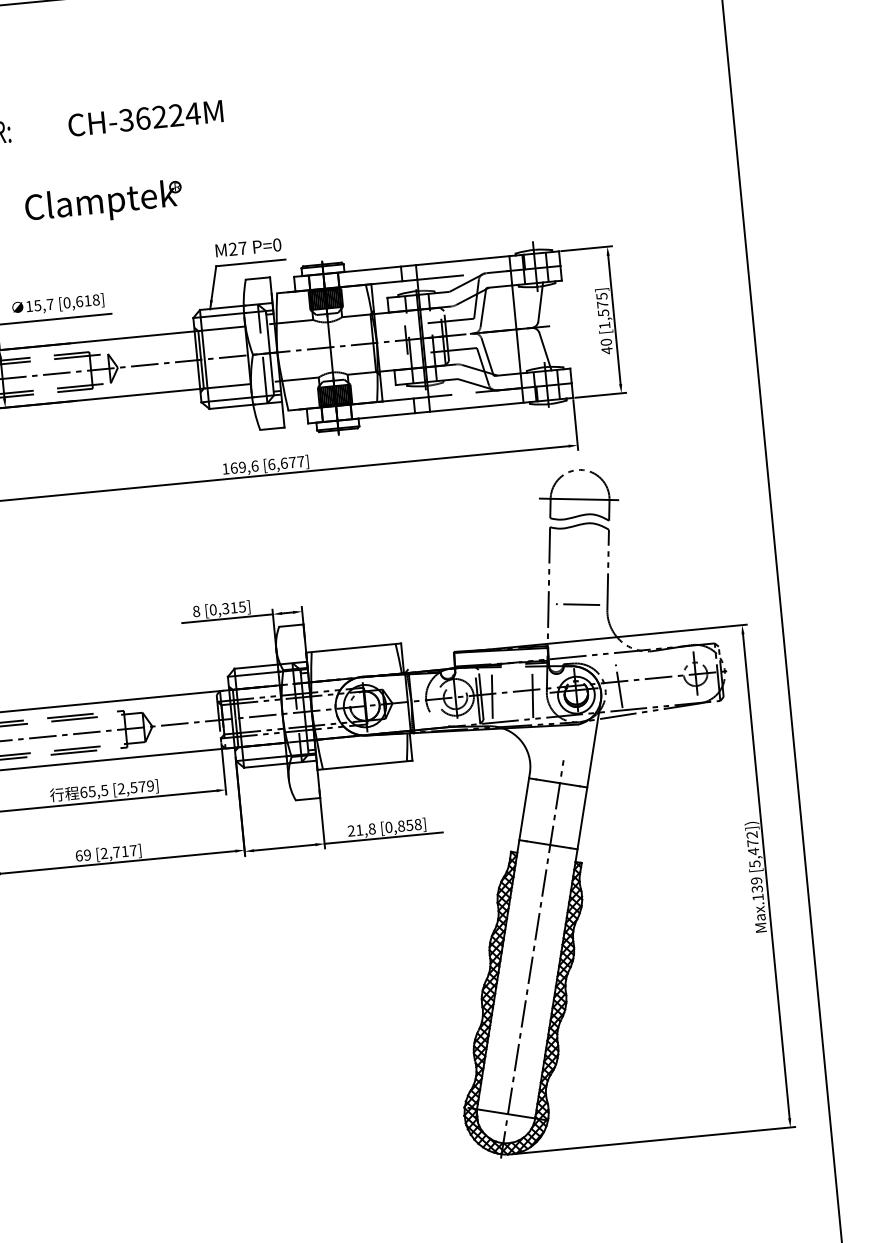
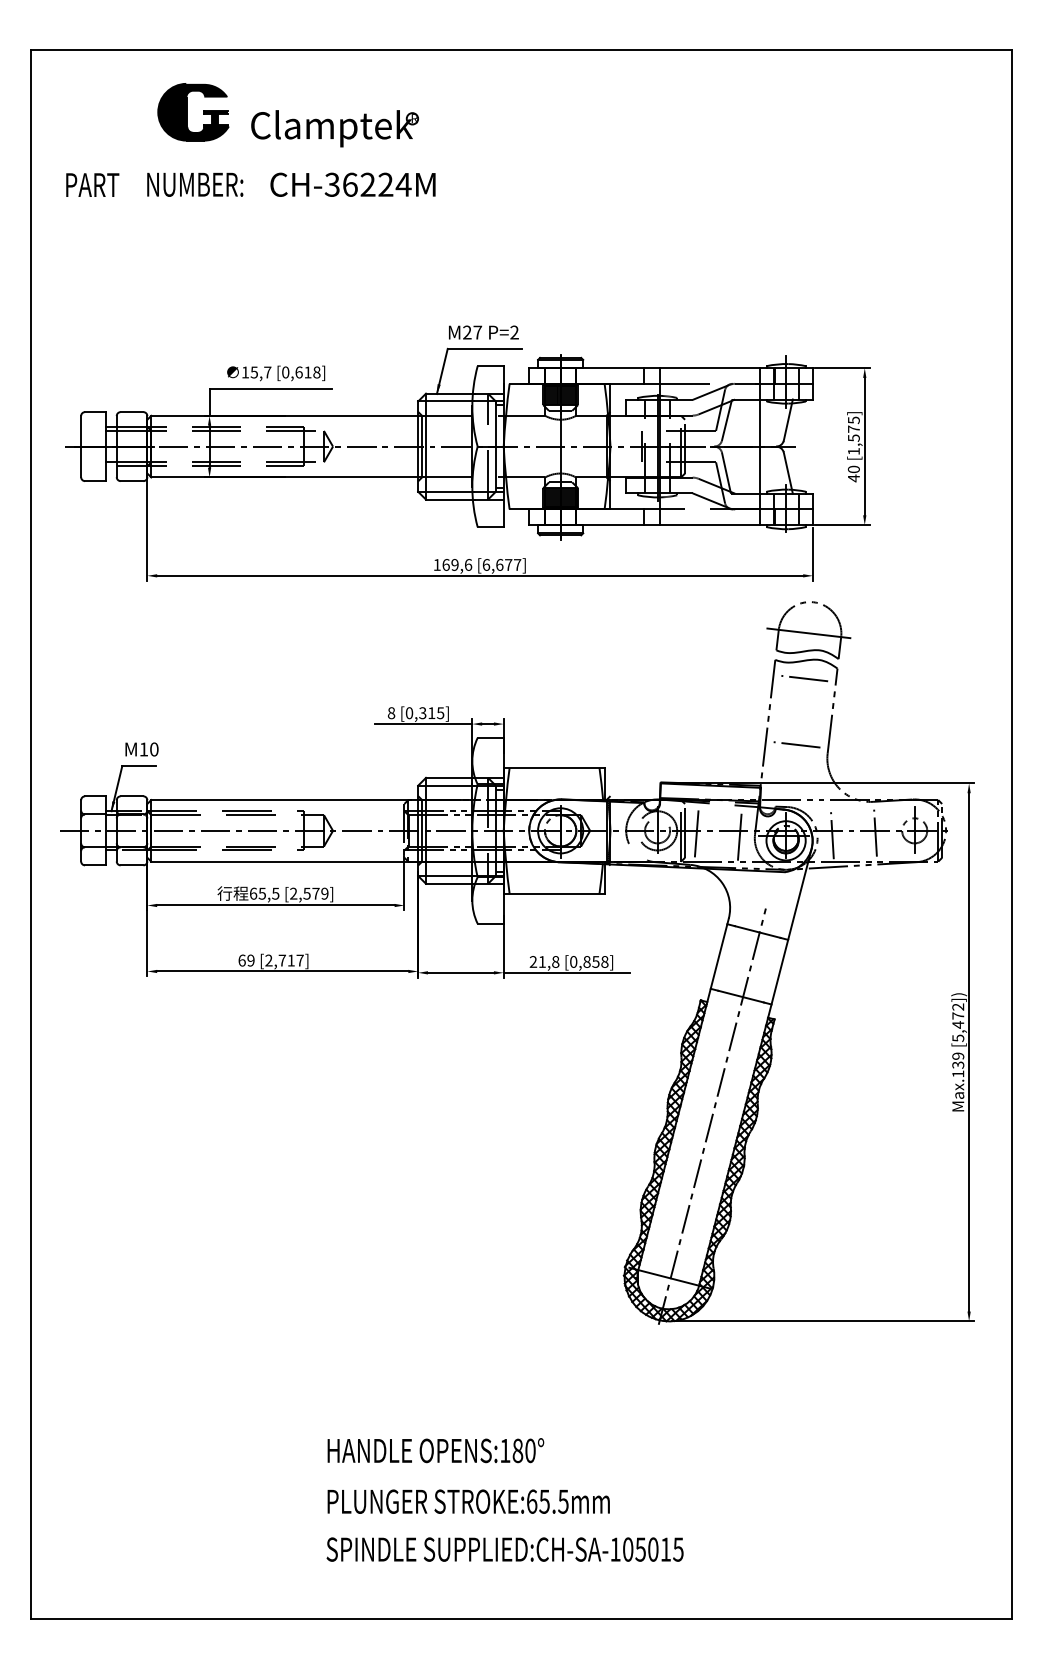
text: (145, 118) -> (352, 184), moved
part: (103, 203) -> (334, 128), moved
text: (277, 244) -> (514, 332), P=0 -> P=2
line: (579, 541) -> (804, 678), added
line: (659, 679) -> (875, 832), added

